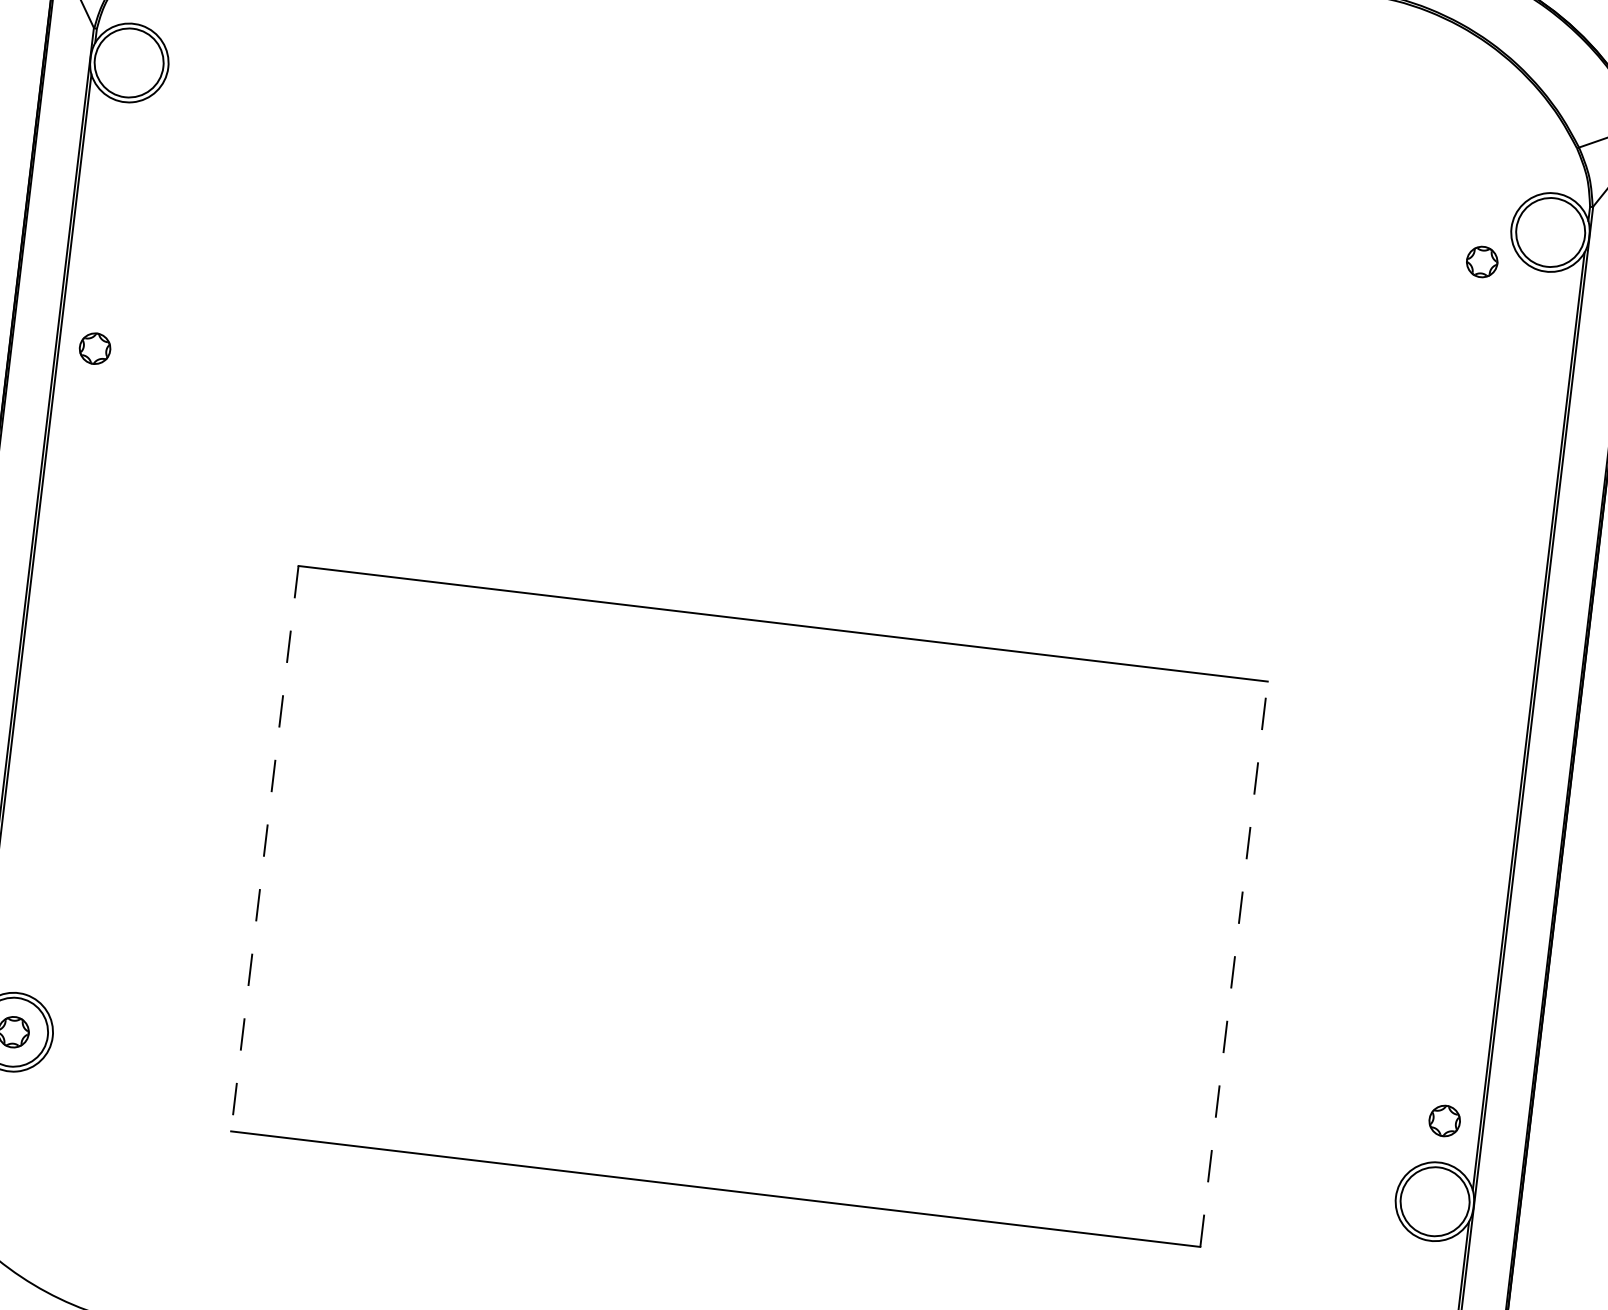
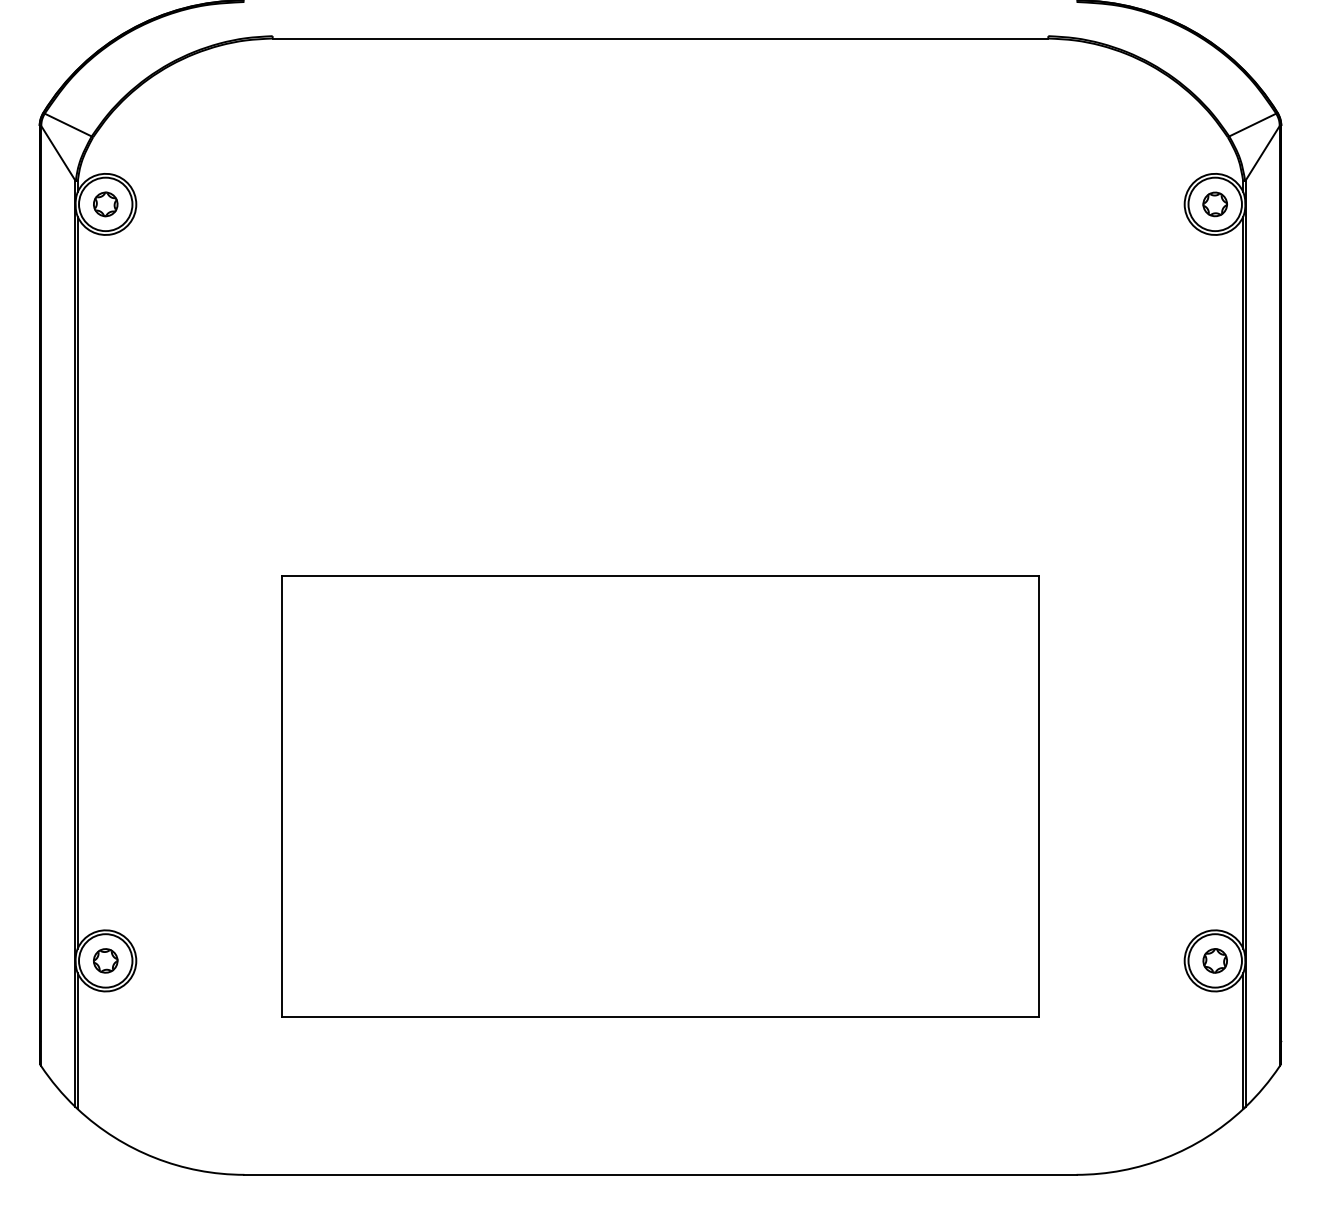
part: (1481, 262) -> (1214, 204), moved
part: (94, 348) -> (105, 204), moved
line: (265, 848) -> (282, 796), dashed -> solid
line: (1233, 964) -> (1038, 796), dashed -> solid
part: (1443, 1120) -> (1214, 960), moved

